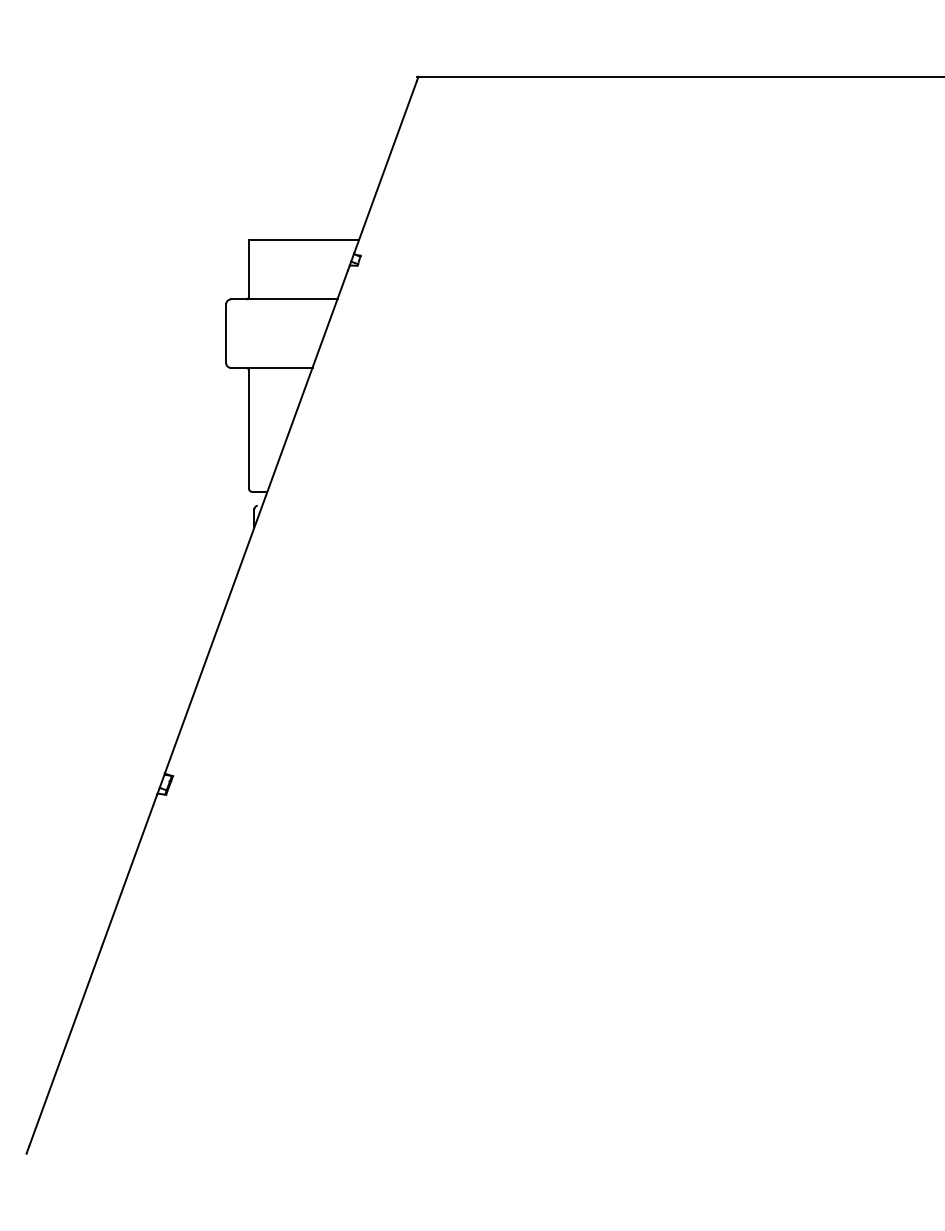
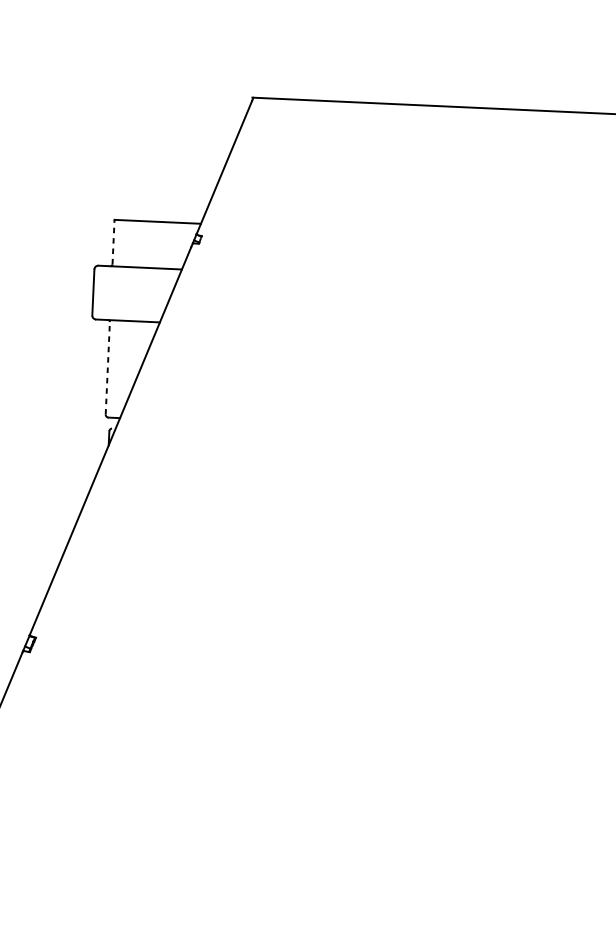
line: (248, 268) -> (113, 242), solid -> dashed
line: (248, 429) -> (107, 368), solid -> dashed

